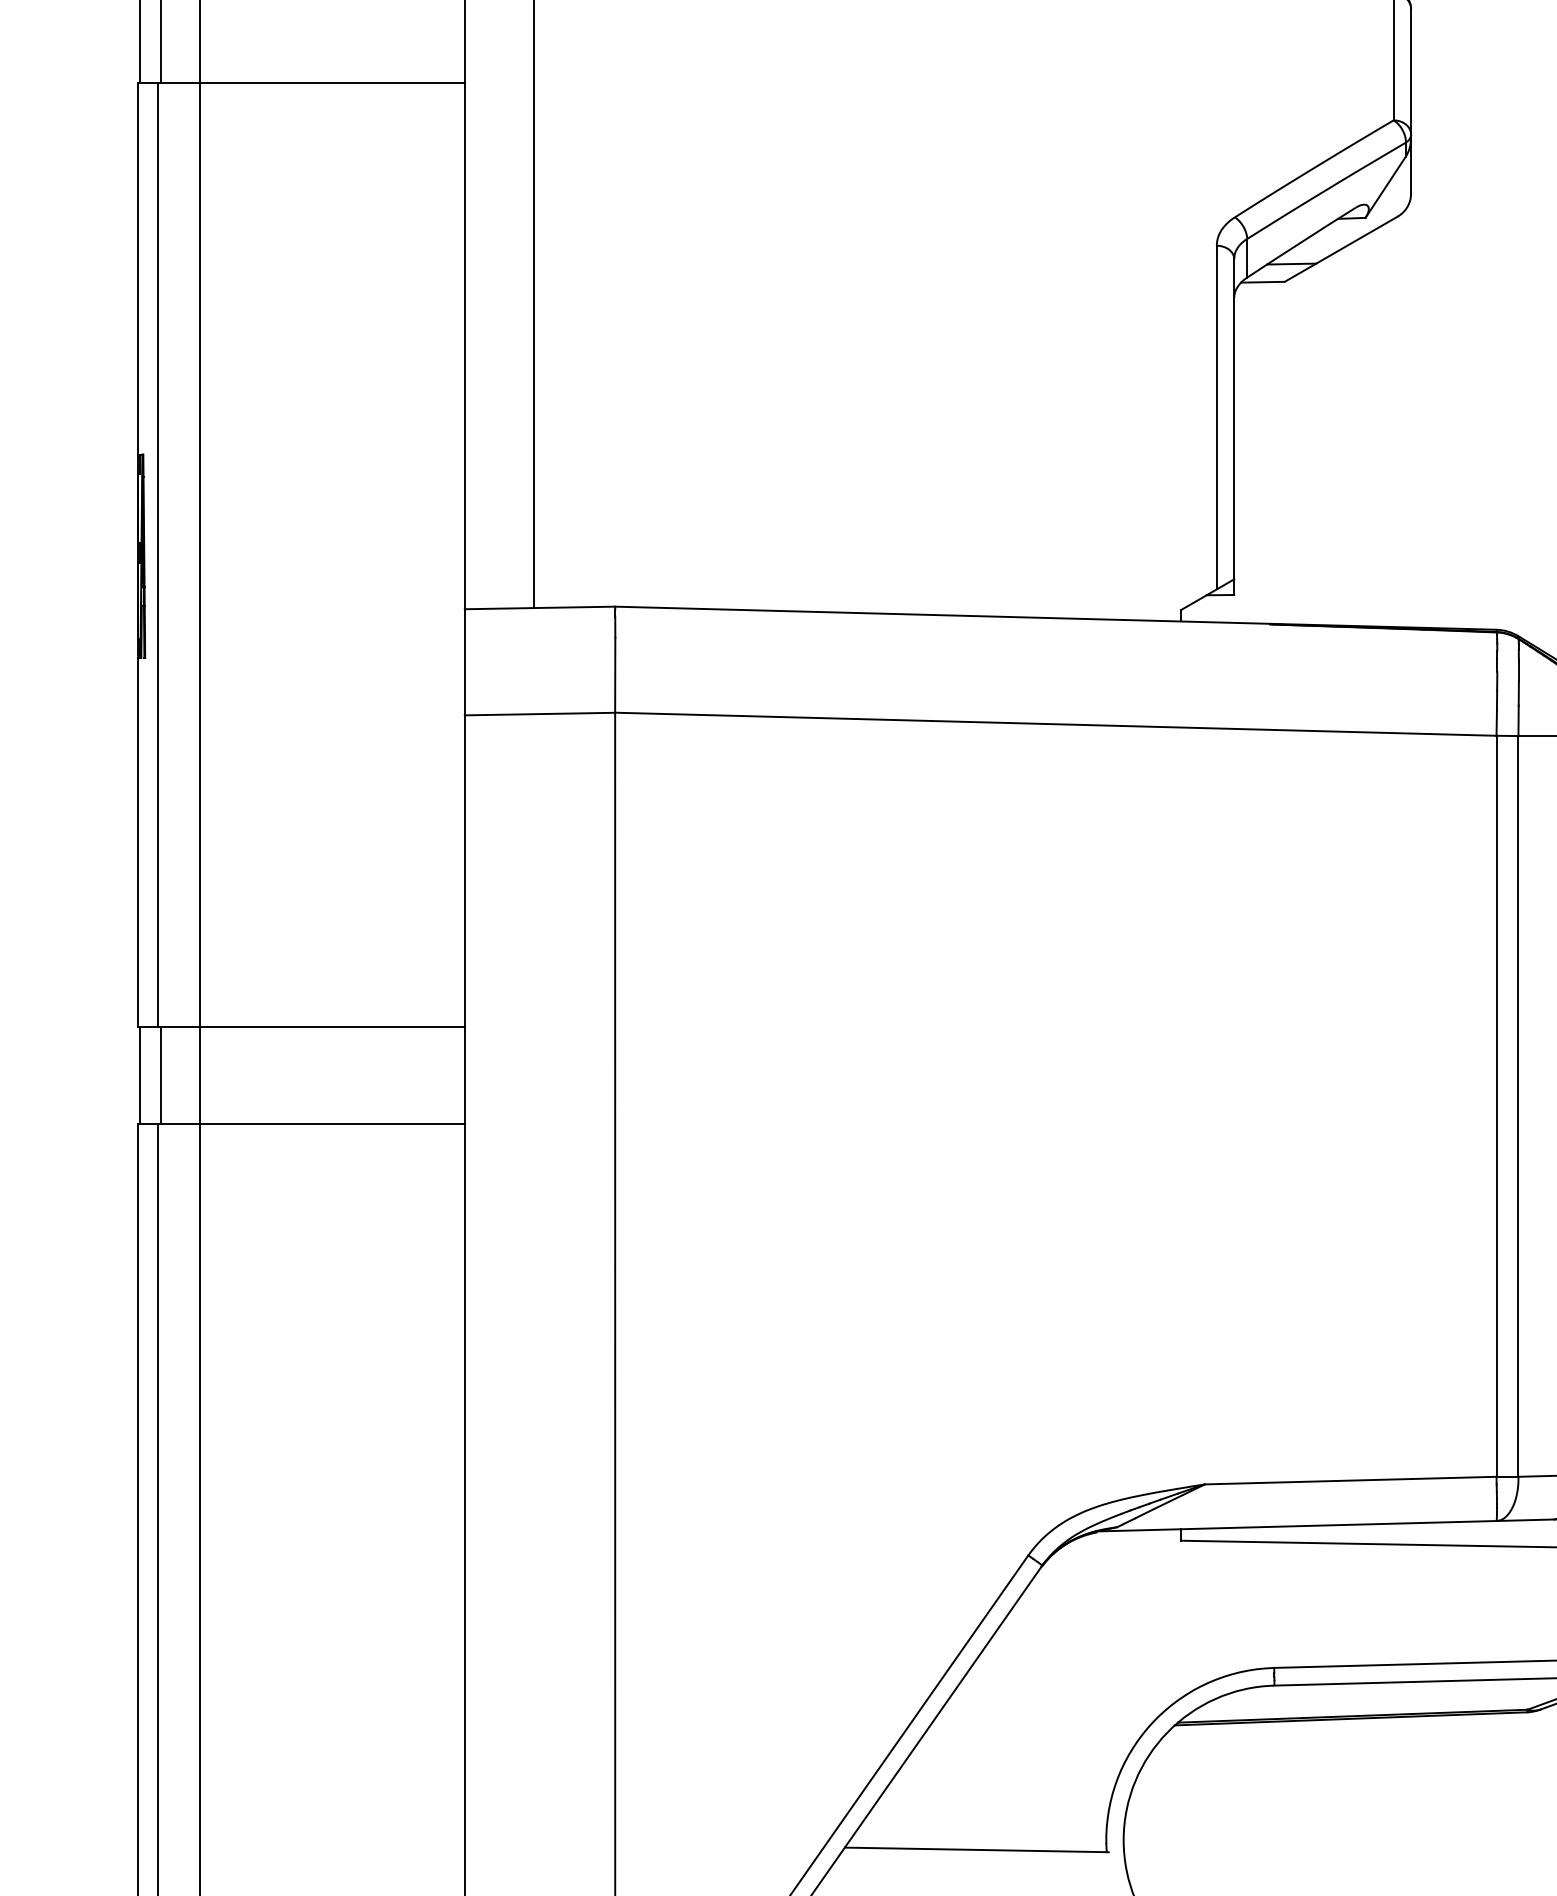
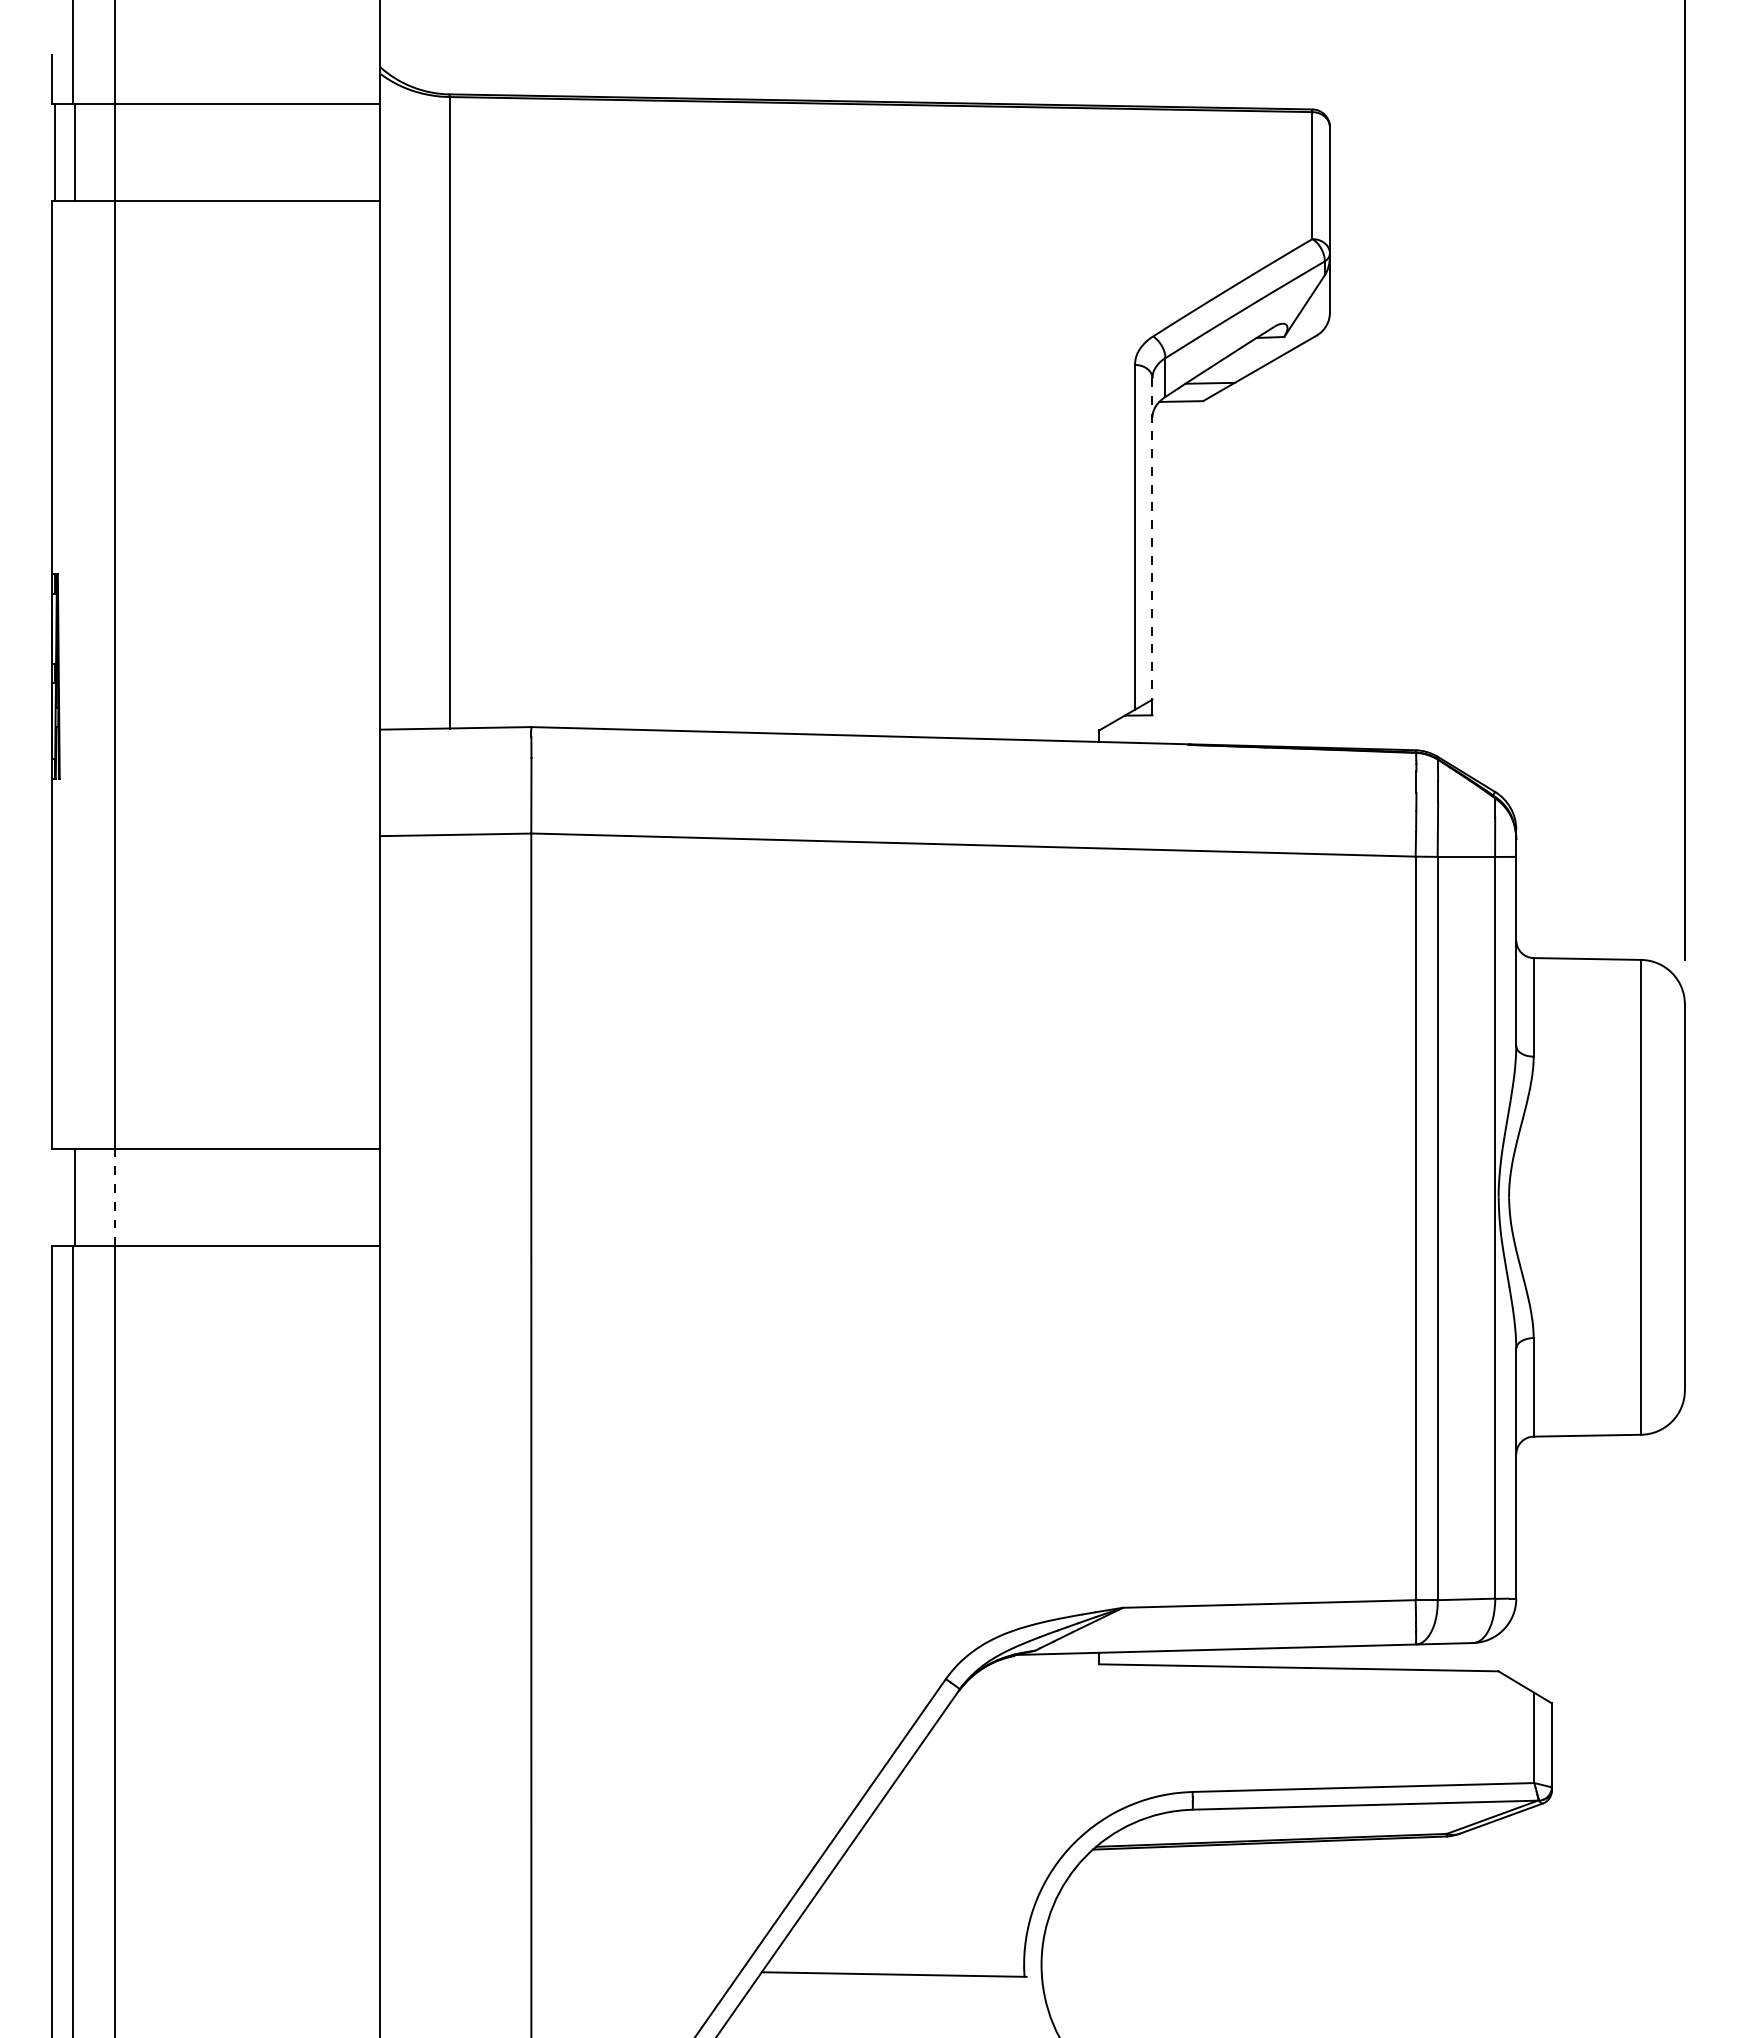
line: (1234, 418) -> (1152, 538), solid -> dashed
line: (157, 554) -> (72, 674), removed
line: (139, 1075) -> (54, 1197), removed
line: (199, 1075) -> (114, 1197), solid -> dashed

